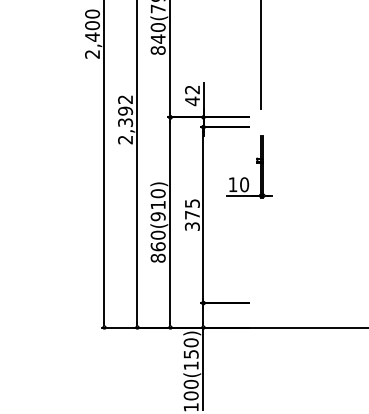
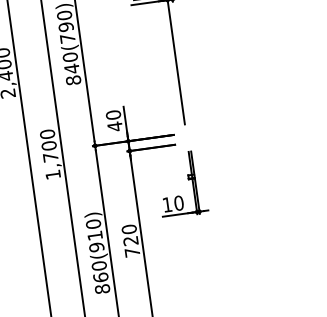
text: (192, 89) -> (113, 114), 42 -> 40
text: (125, 119) -> (50, 154), 2,392 -> 1,700
text: (191, 214) -> (129, 240), 375 -> 720

